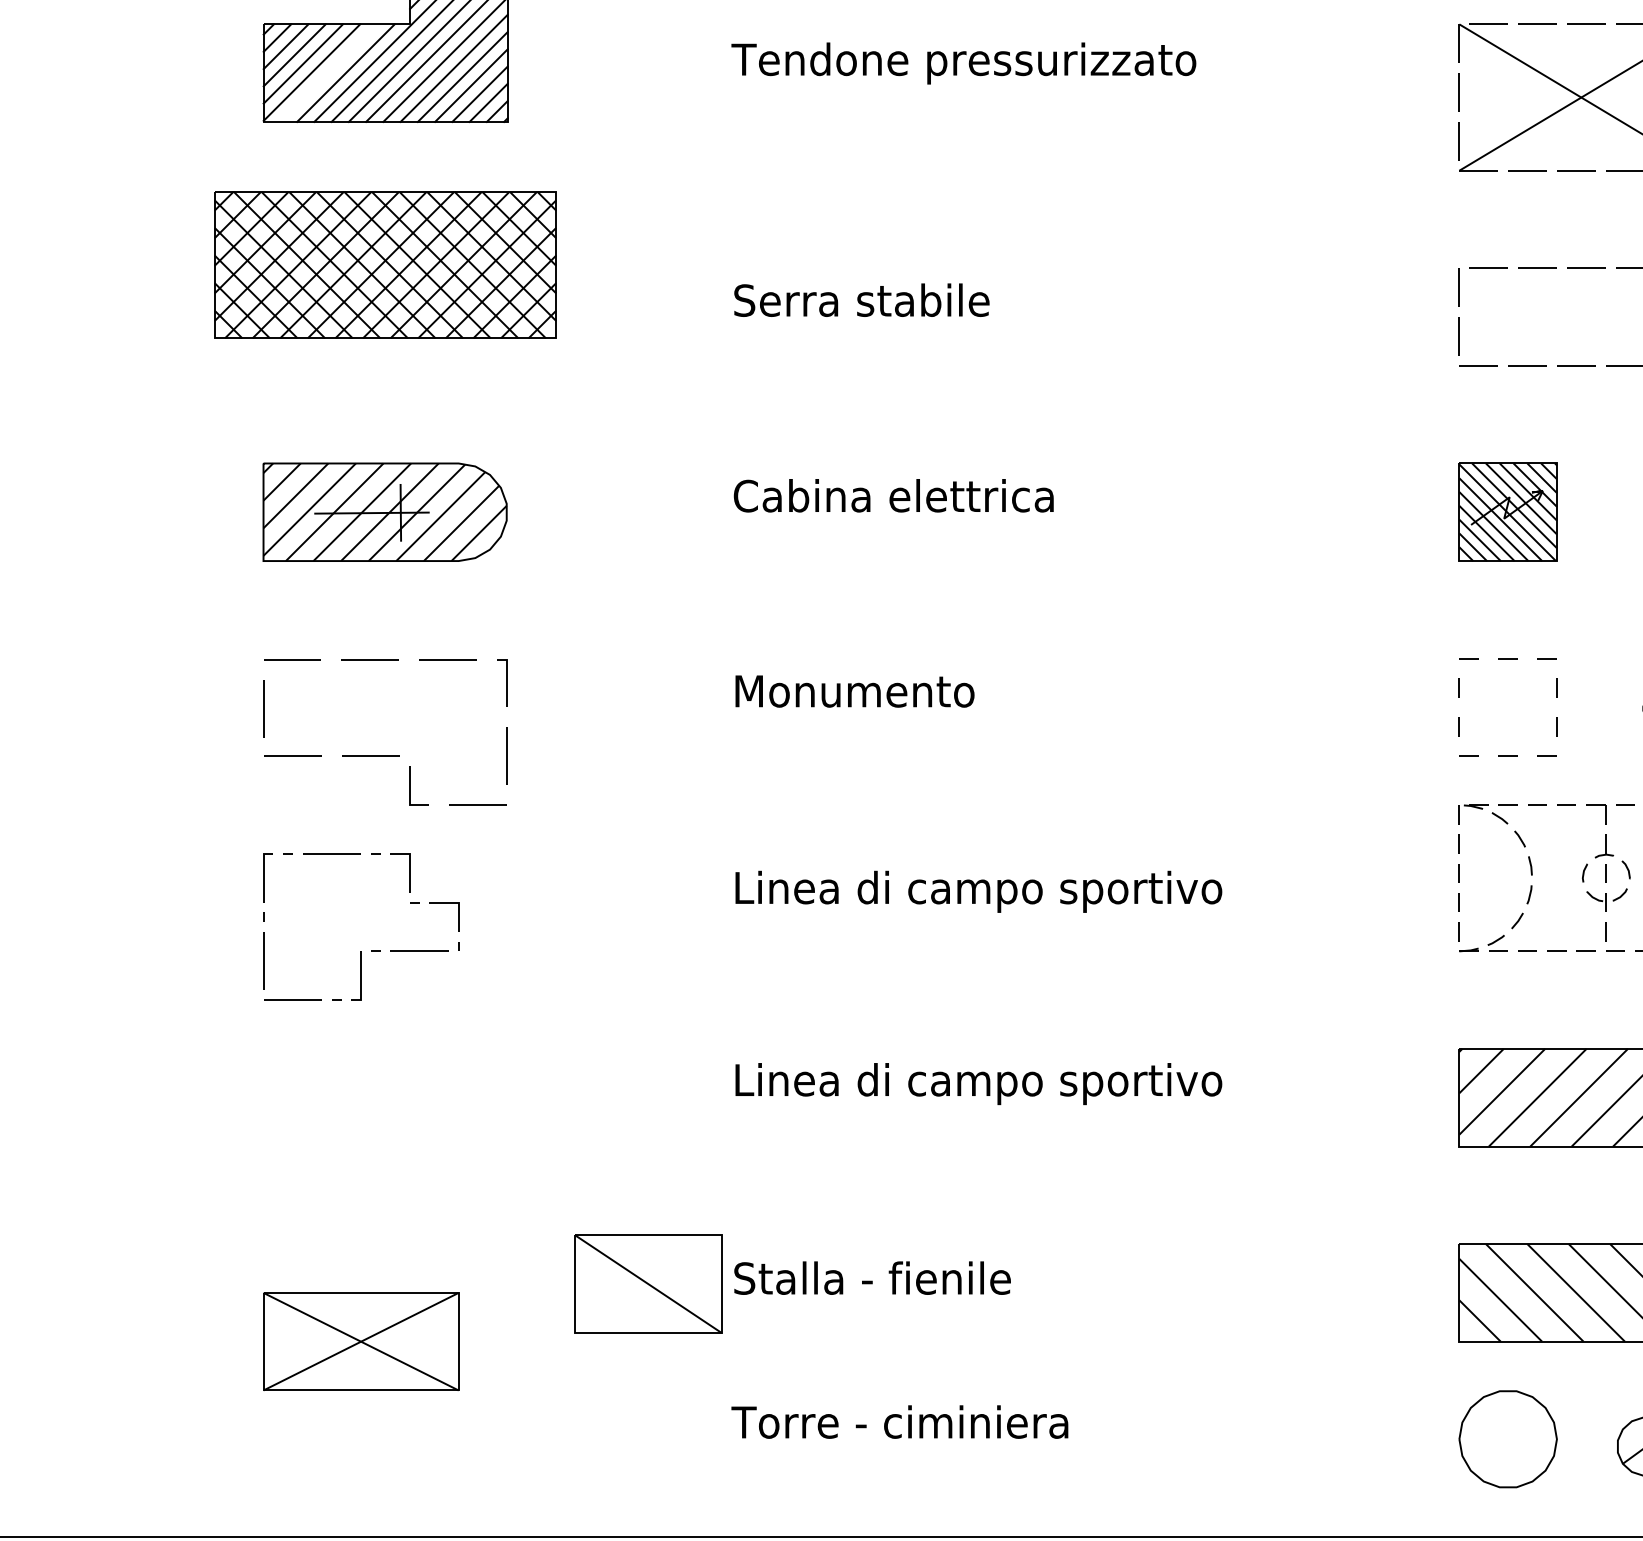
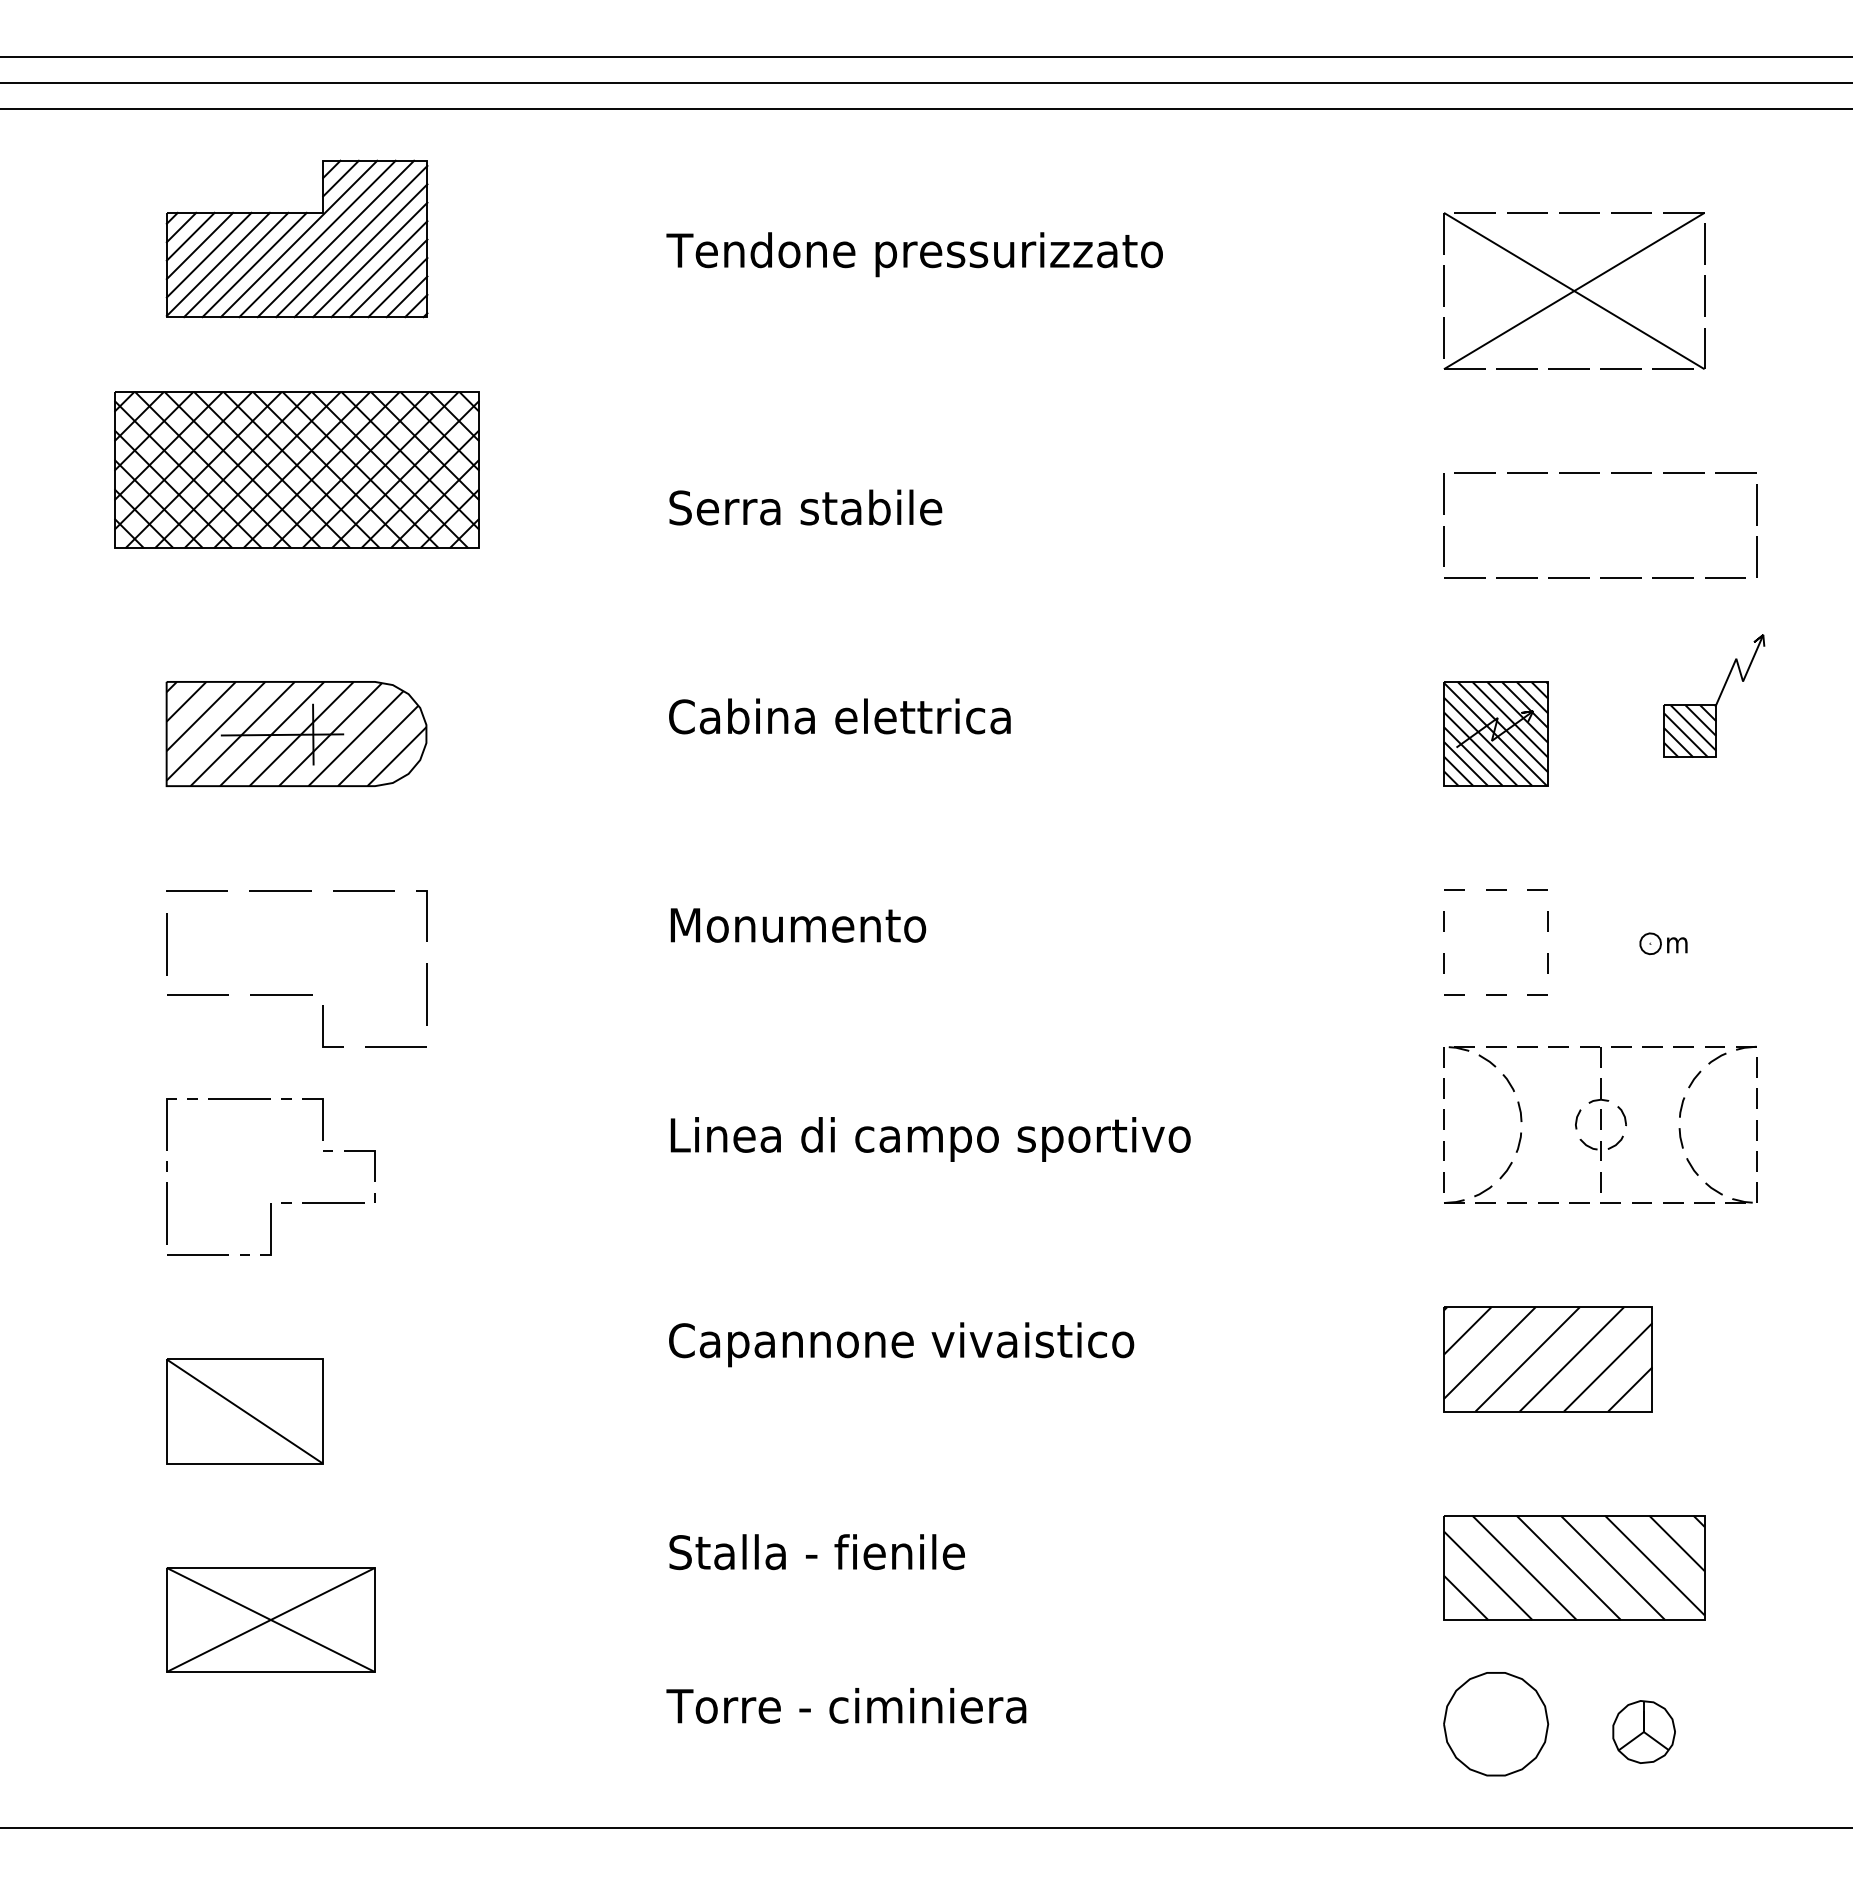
line: (328, 72) -> (236, 264), added
text: (977, 1083) -> (929, 1344), Linea di campo sportivo -> Capannone vivaistico
part: (648, 1284) -> (244, 1411), moved

